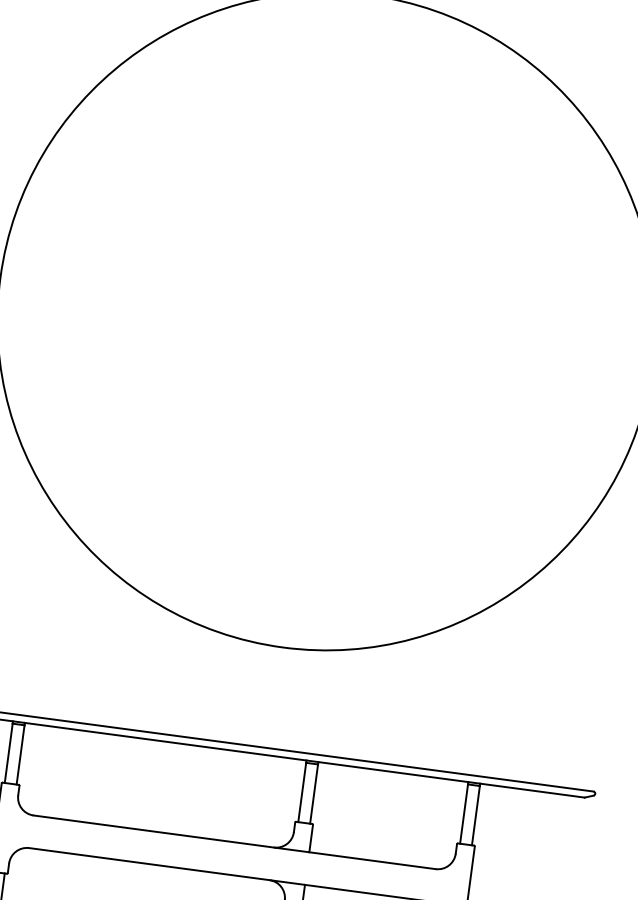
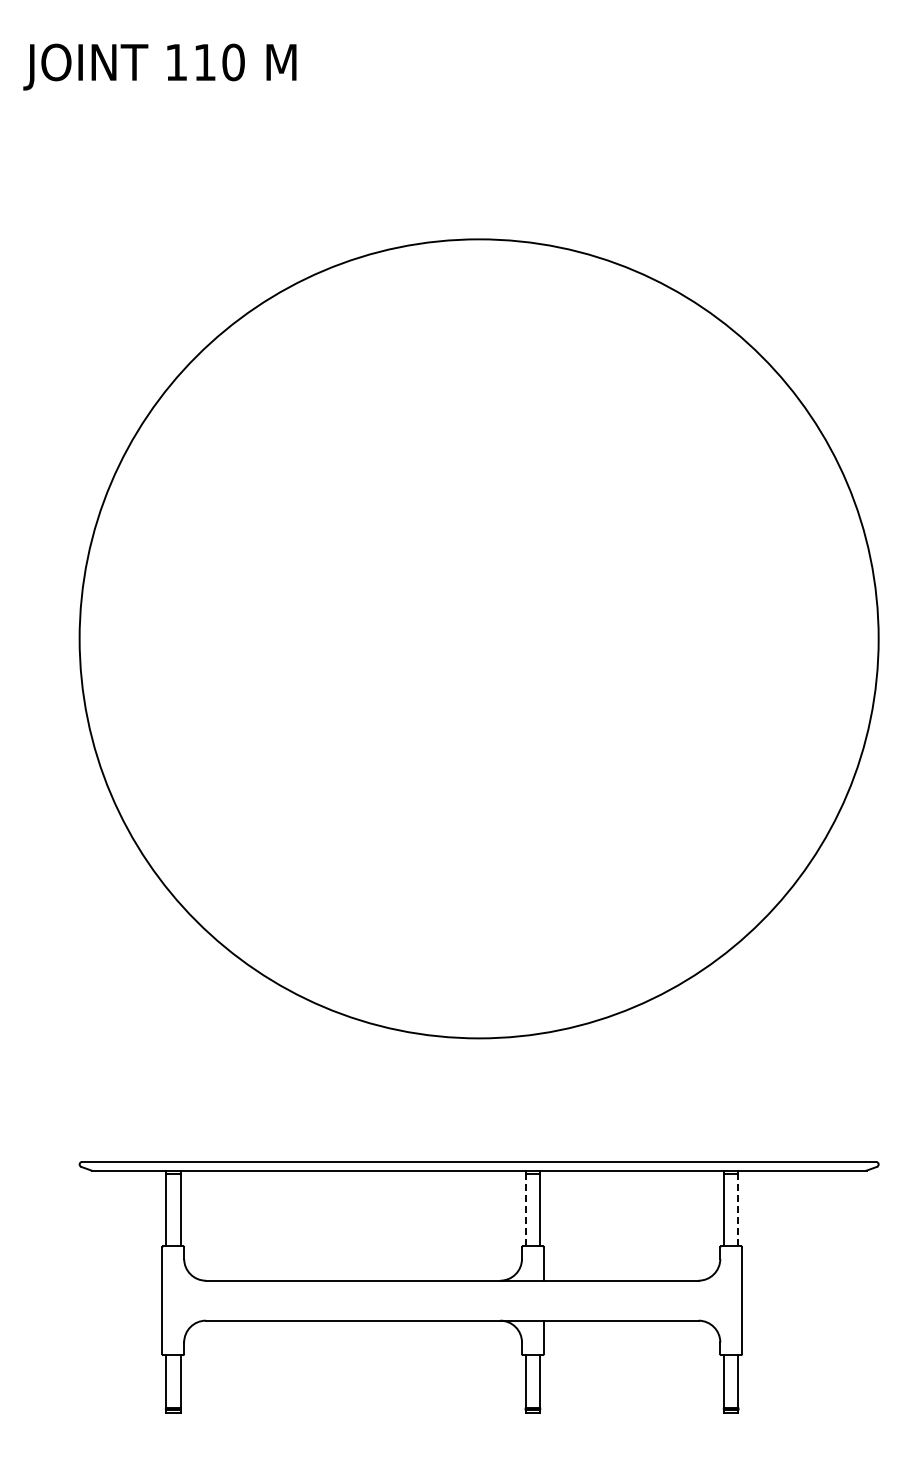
line: (302, 792) -> (525, 1209), solid -> dashed
line: (475, 815) -> (738, 1209), solid -> dashed

